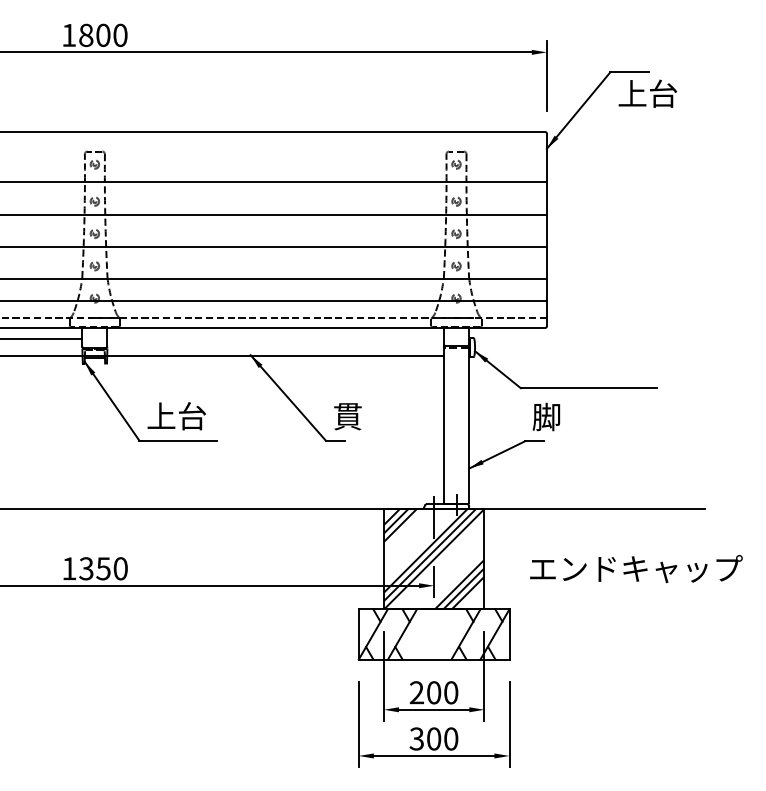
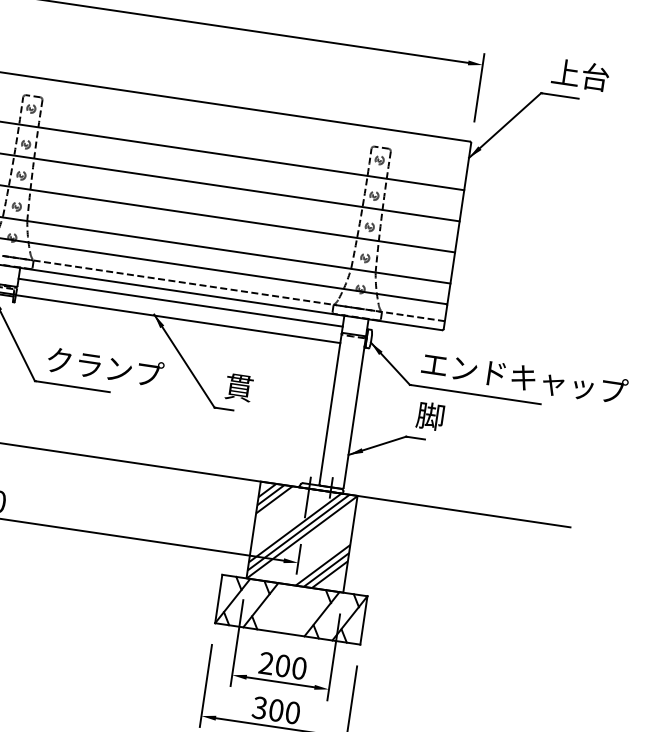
text: (647, 93) -> (580, 74), moved
line: (275, 339) -> (180, 303), added
text: (207, 416) -> (103, 367), 上台 -> クランプ
text: (636, 569) -> (524, 378), moved

